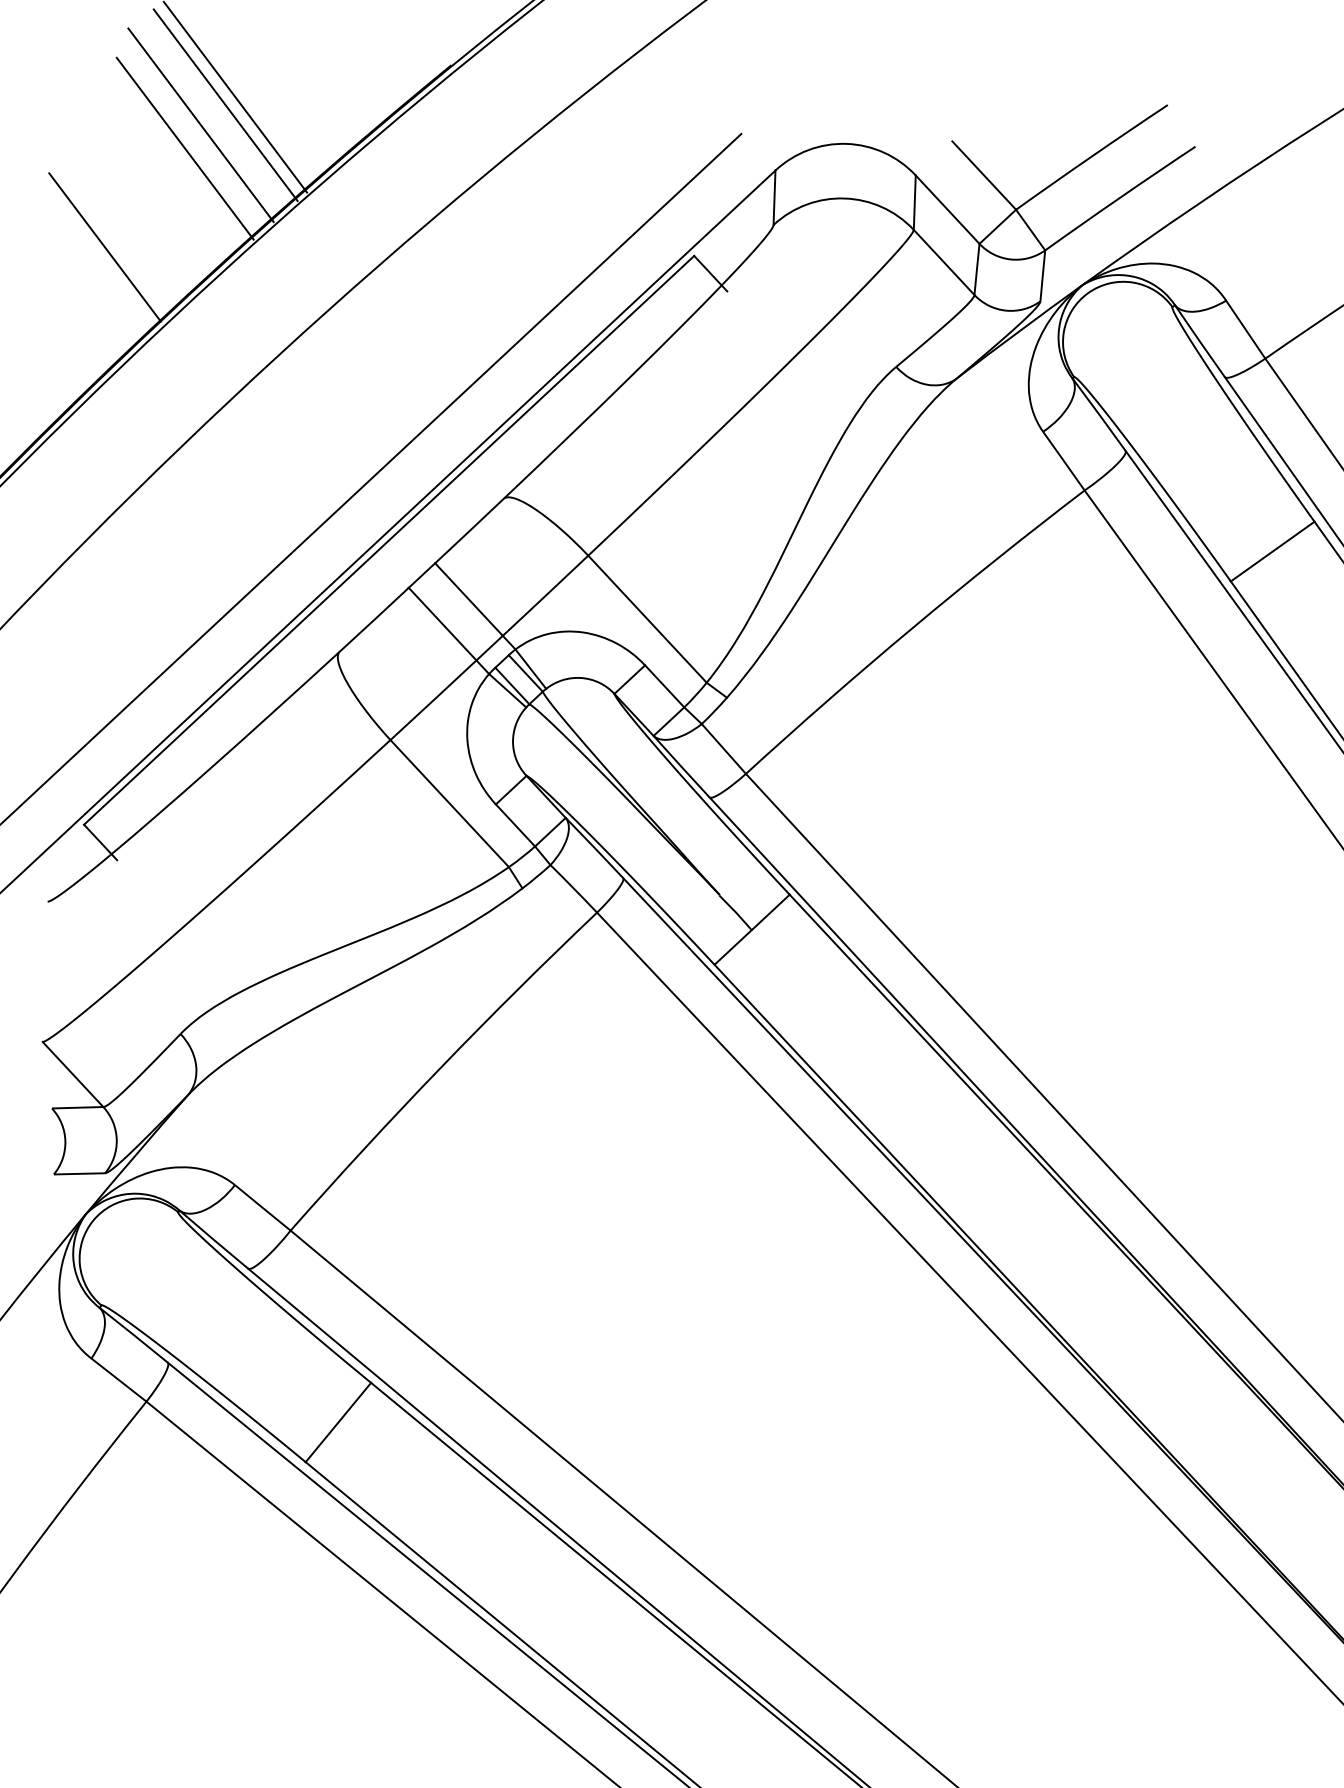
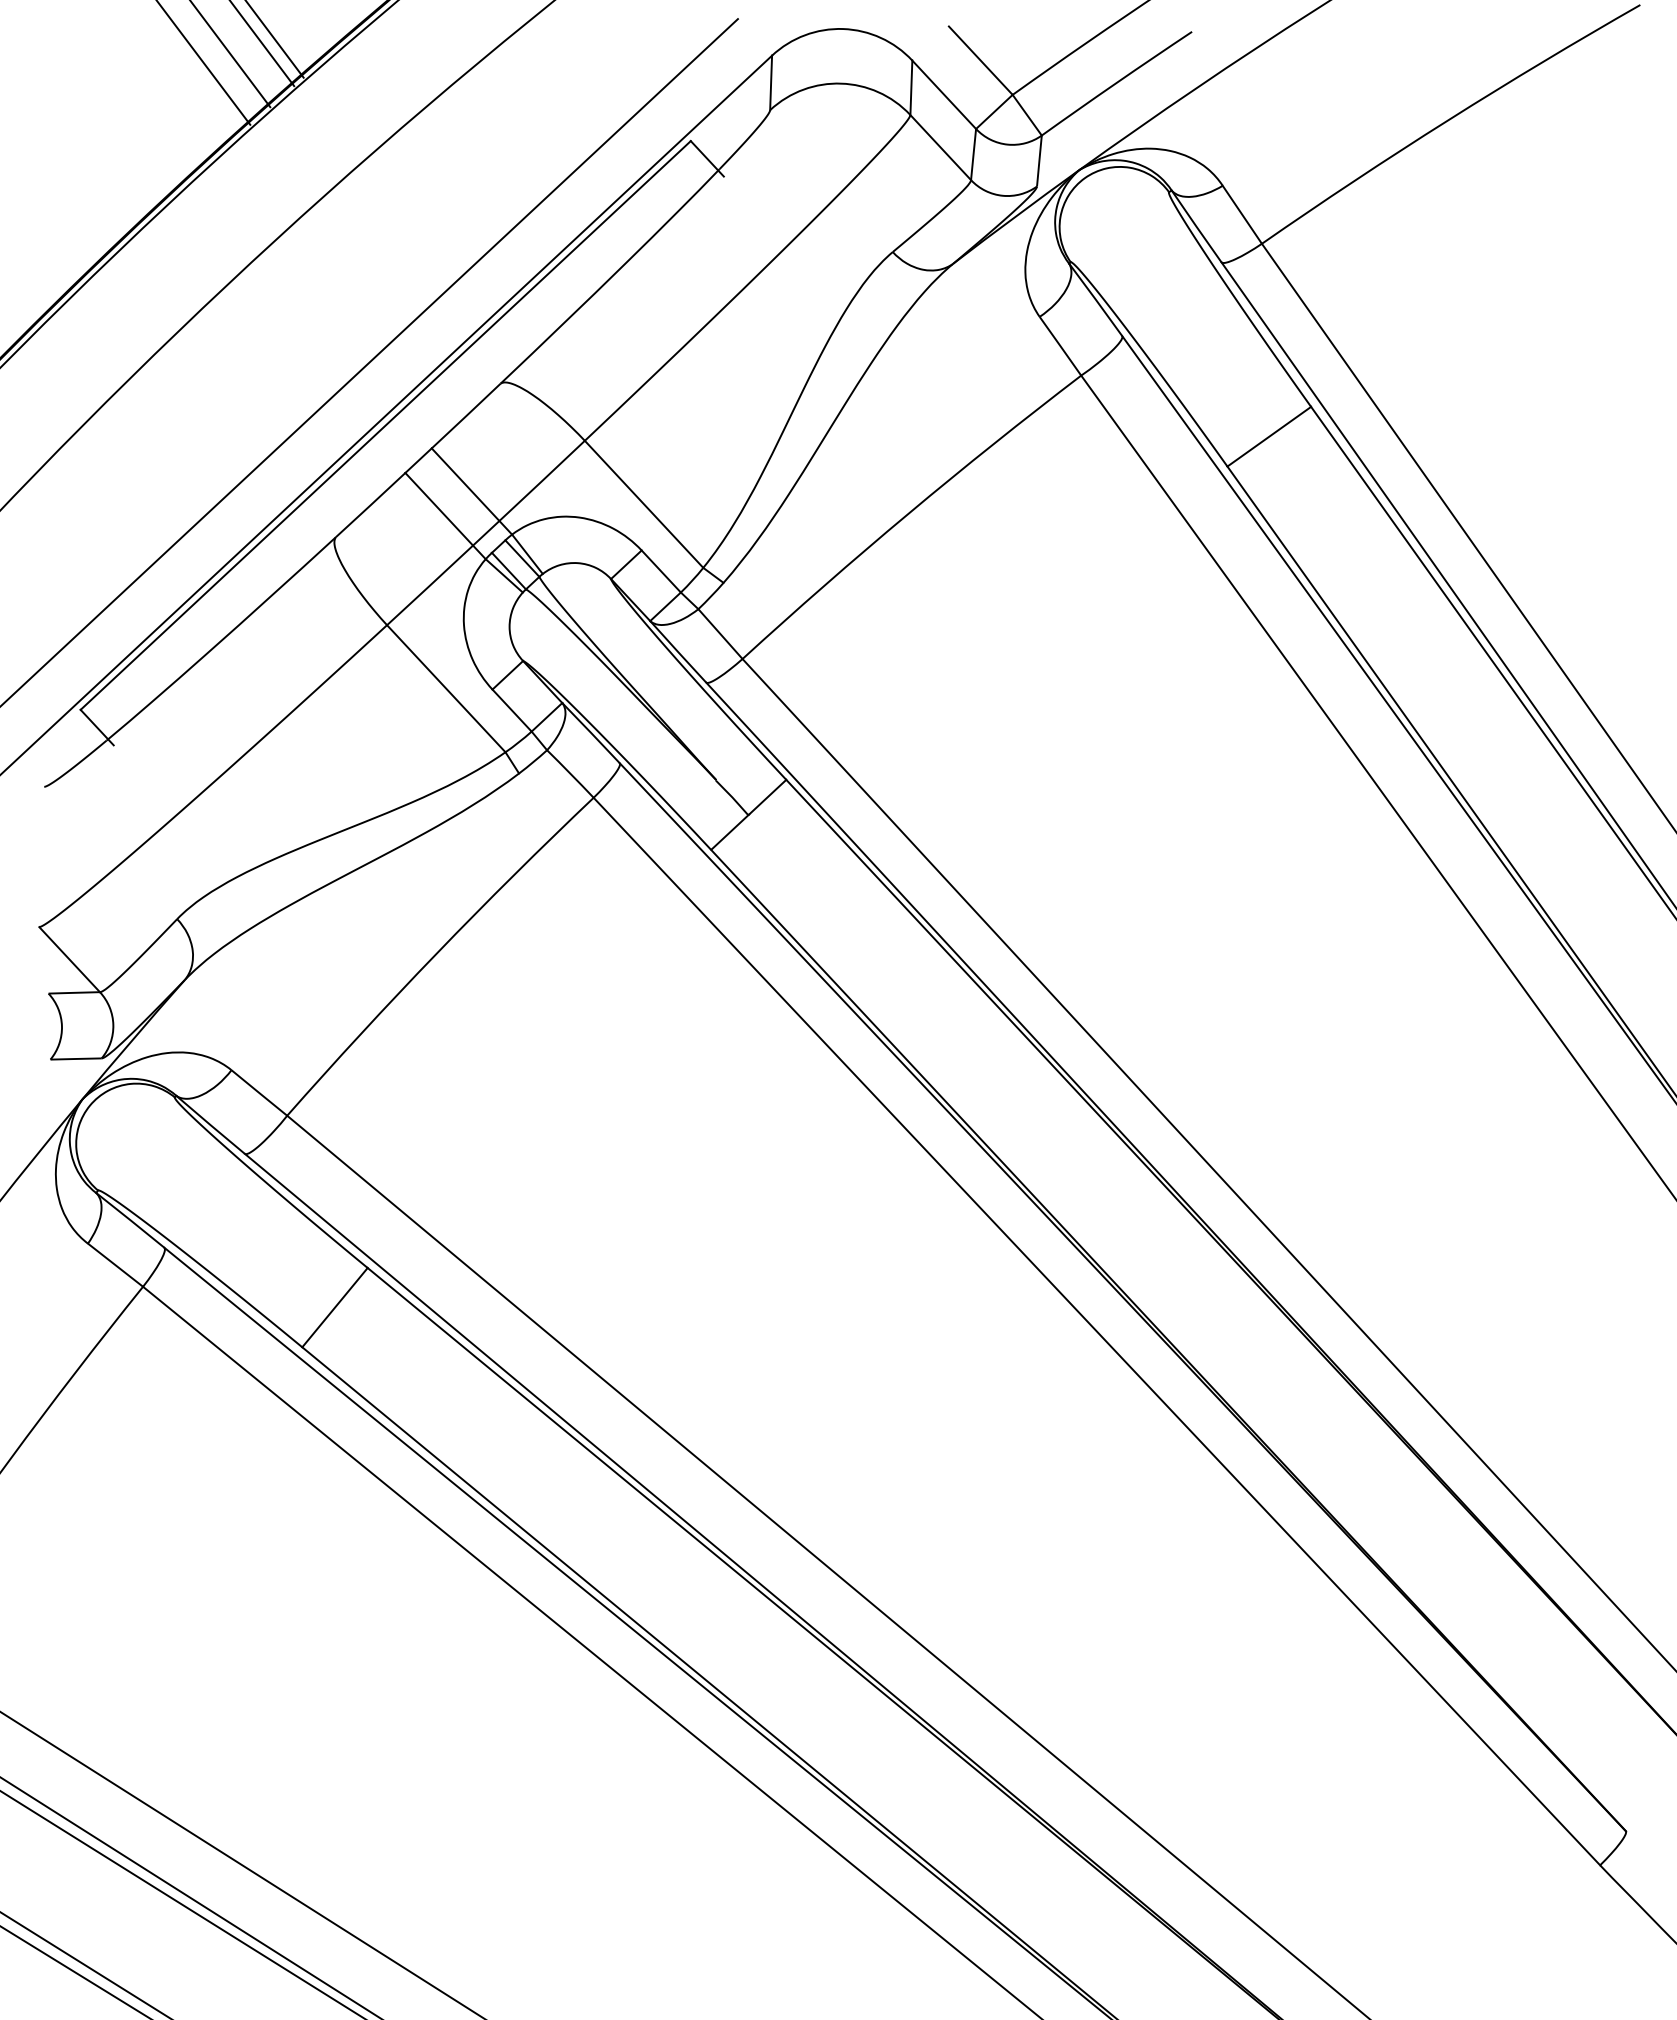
line: (104, 247) -> (101, 132), removed

